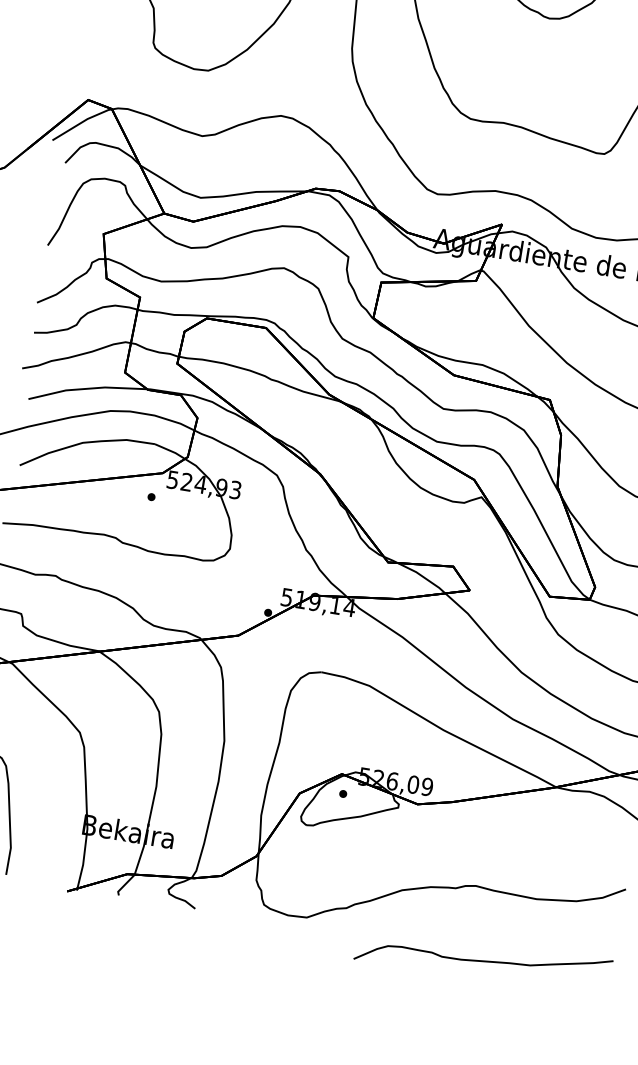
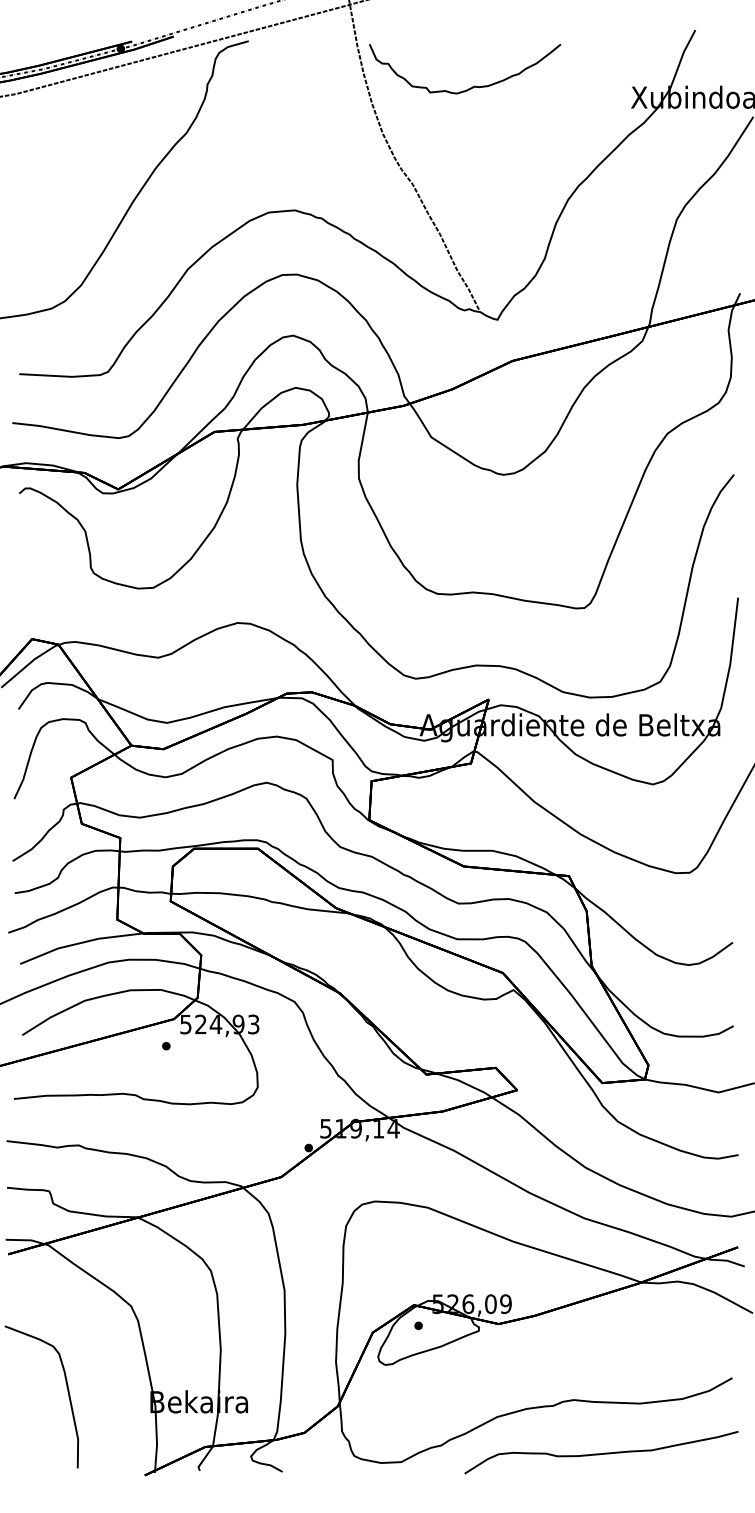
curve: (483, 960) -> (601, 1453), moved

